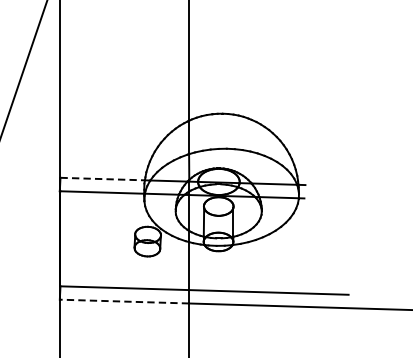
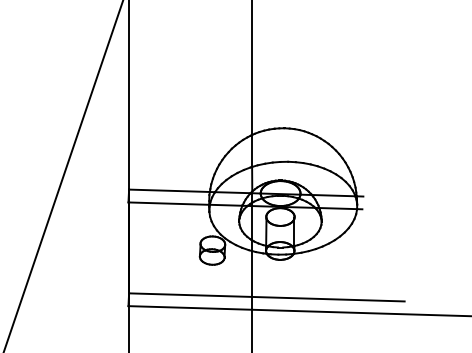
line: (102, 178) -> (169, 190), dashed -> solid
line: (124, 301) -> (190, 307), dashed -> solid

